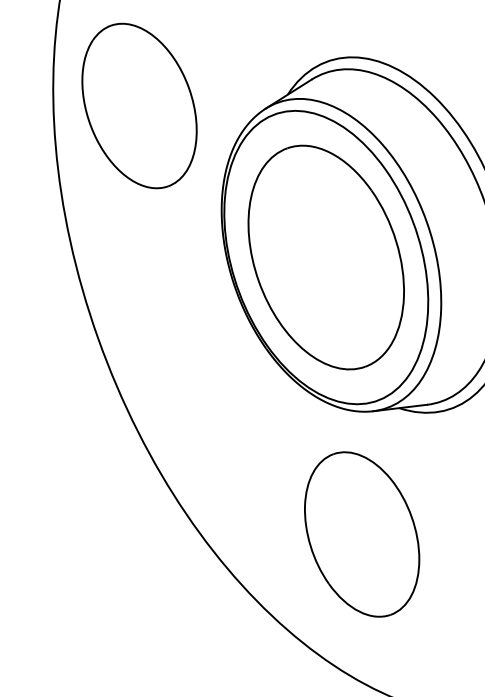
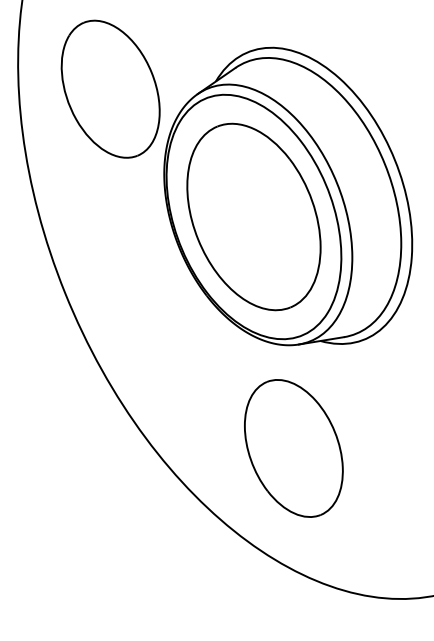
part: (139, 105) -> (110, 88), moved

